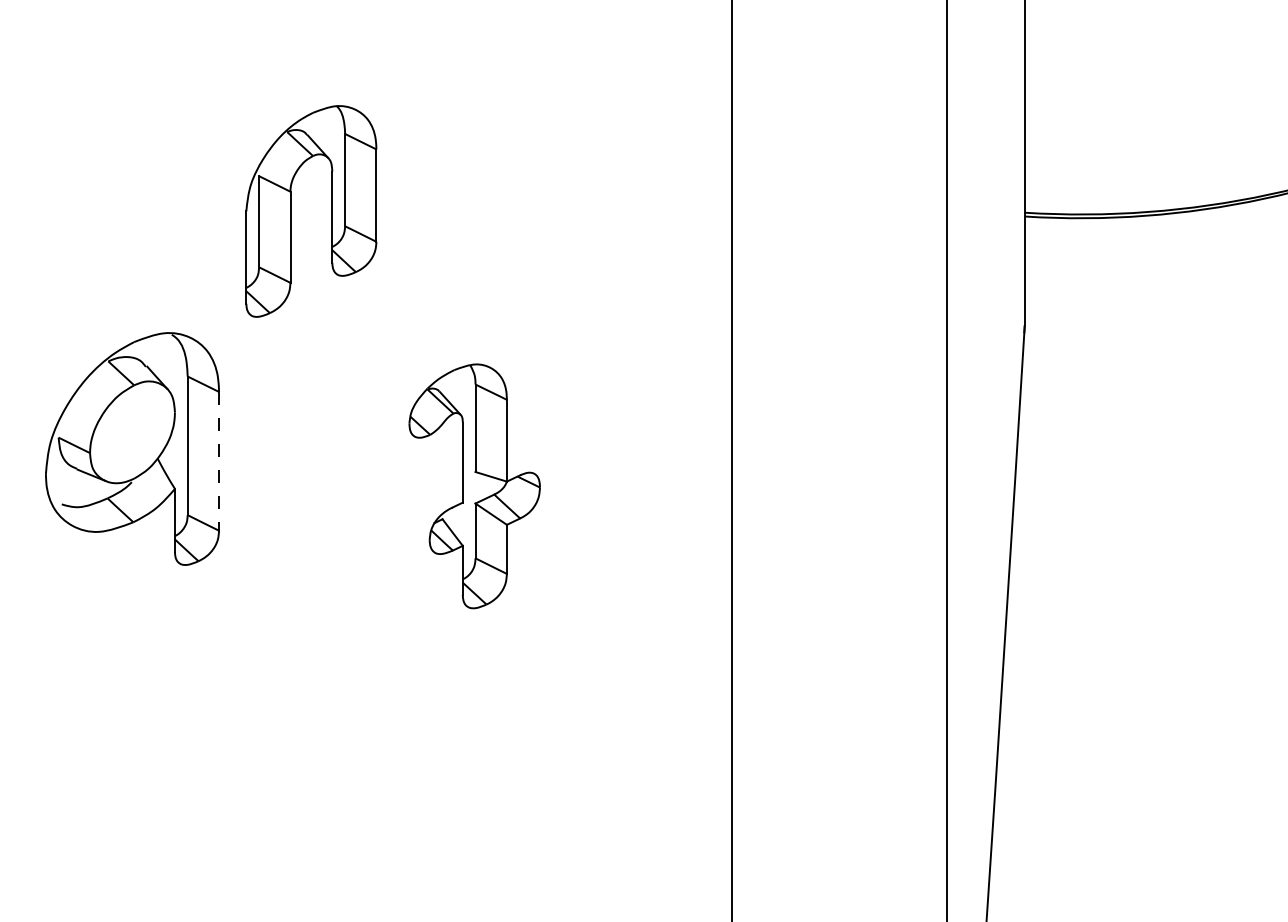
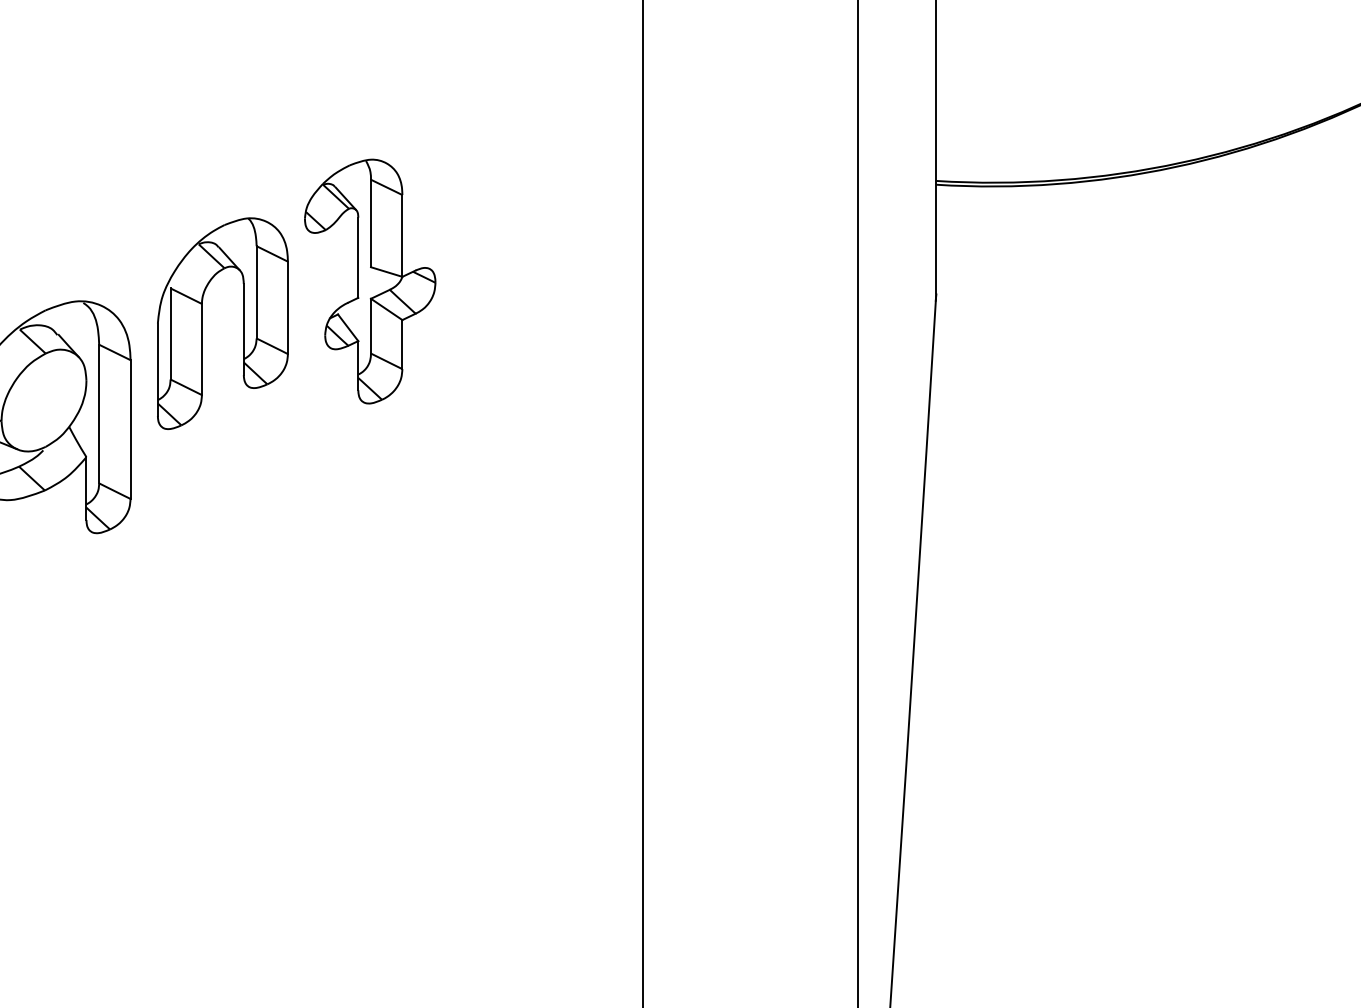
part: (291, 211) -> (202, 323), moved
line: (219, 462) -> (130, 430), dashed -> solid
part: (475, 486) -> (370, 281), moved

